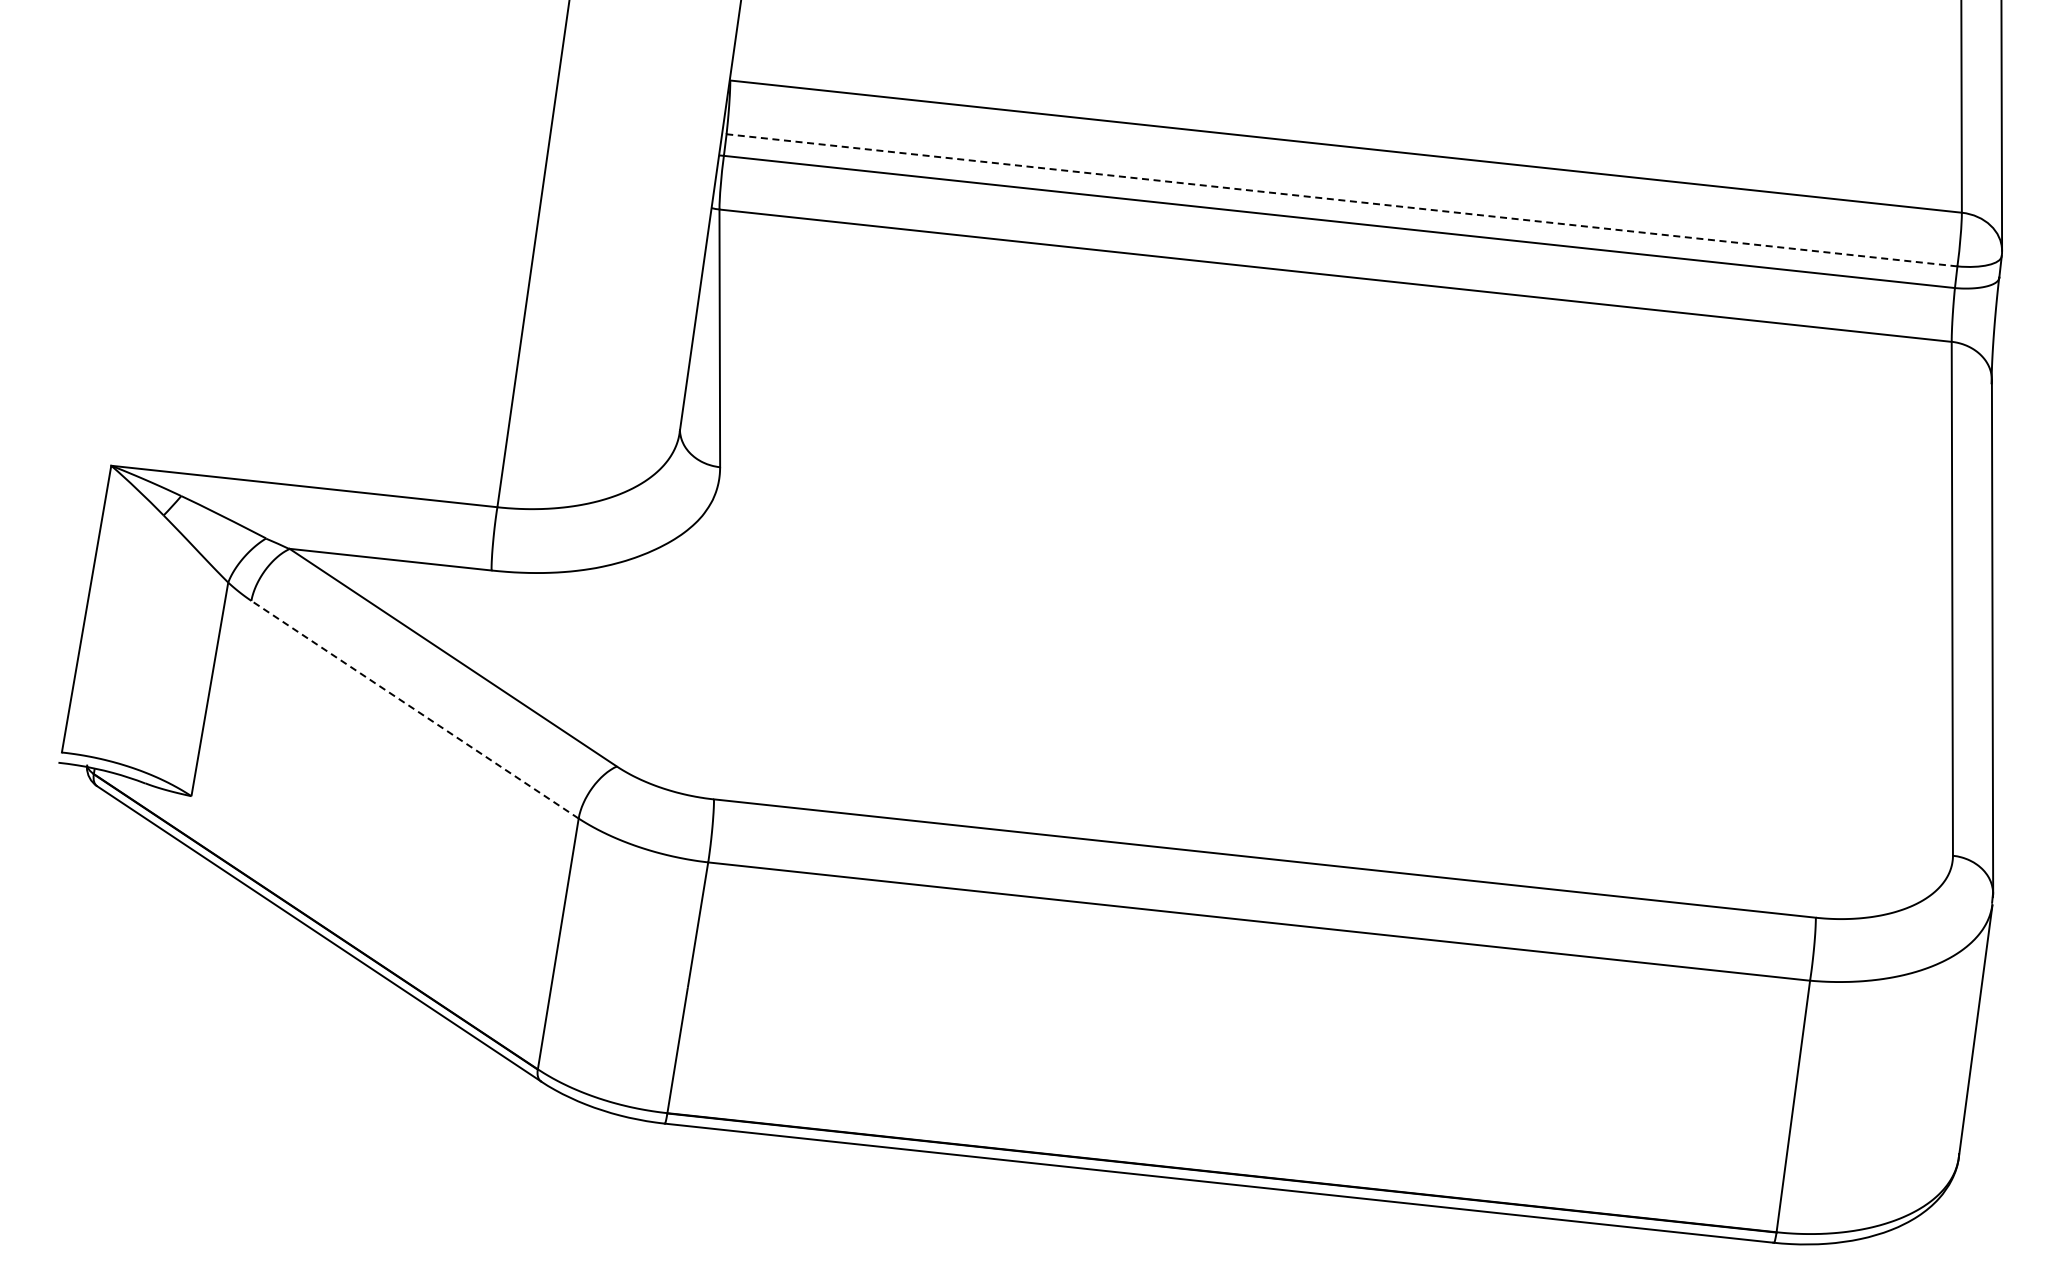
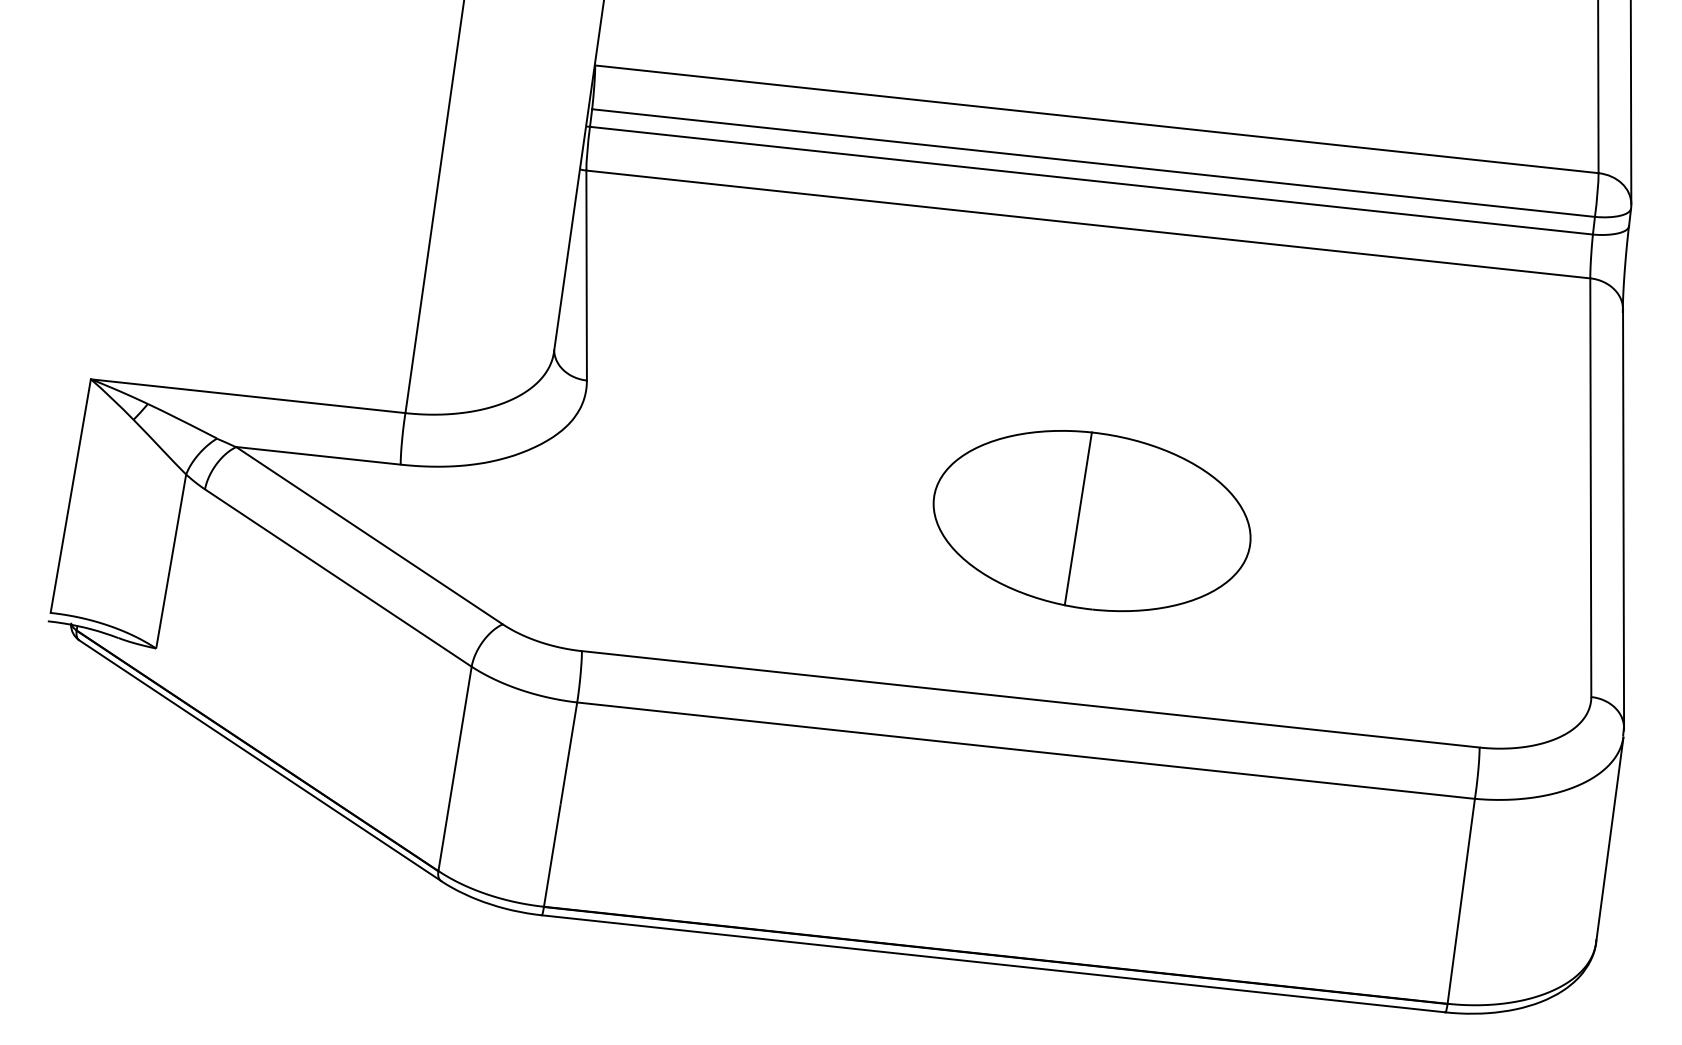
line: (1342, 200) -> (1093, 163), dashed -> solid
part: (1339, 639) -> (1091, 520), added
line: (415, 709) -> (338, 577), dashed -> solid

